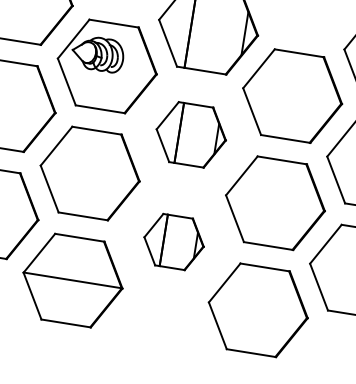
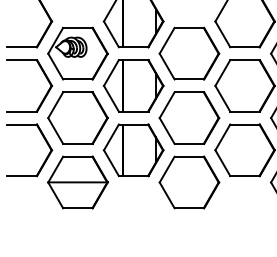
part: (191, 134) -> (133, 85), size x1.43
part: (173, 242) -> (133, 150), size x1.67

